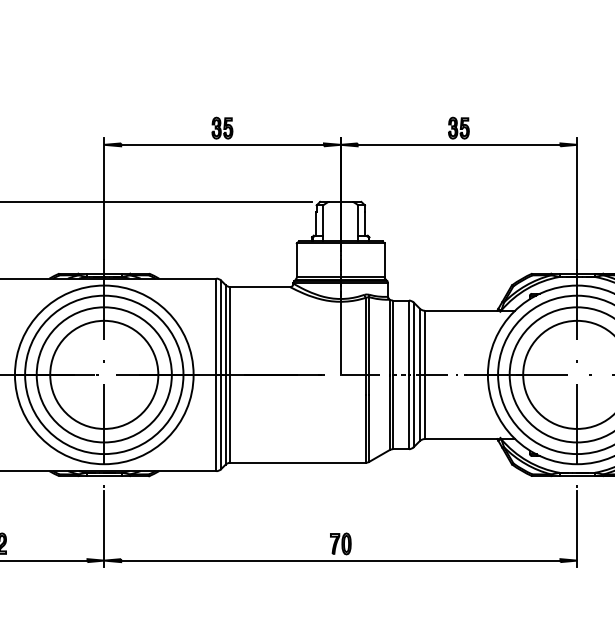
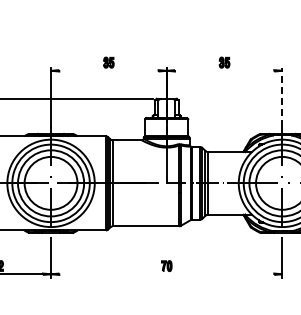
line: (221, 144) -> (108, 70), removed
line: (458, 144) -> (224, 70), removed
line: (577, 199) -> (282, 97), solid -> dashed
line: (340, 561) -> (166, 274), removed

